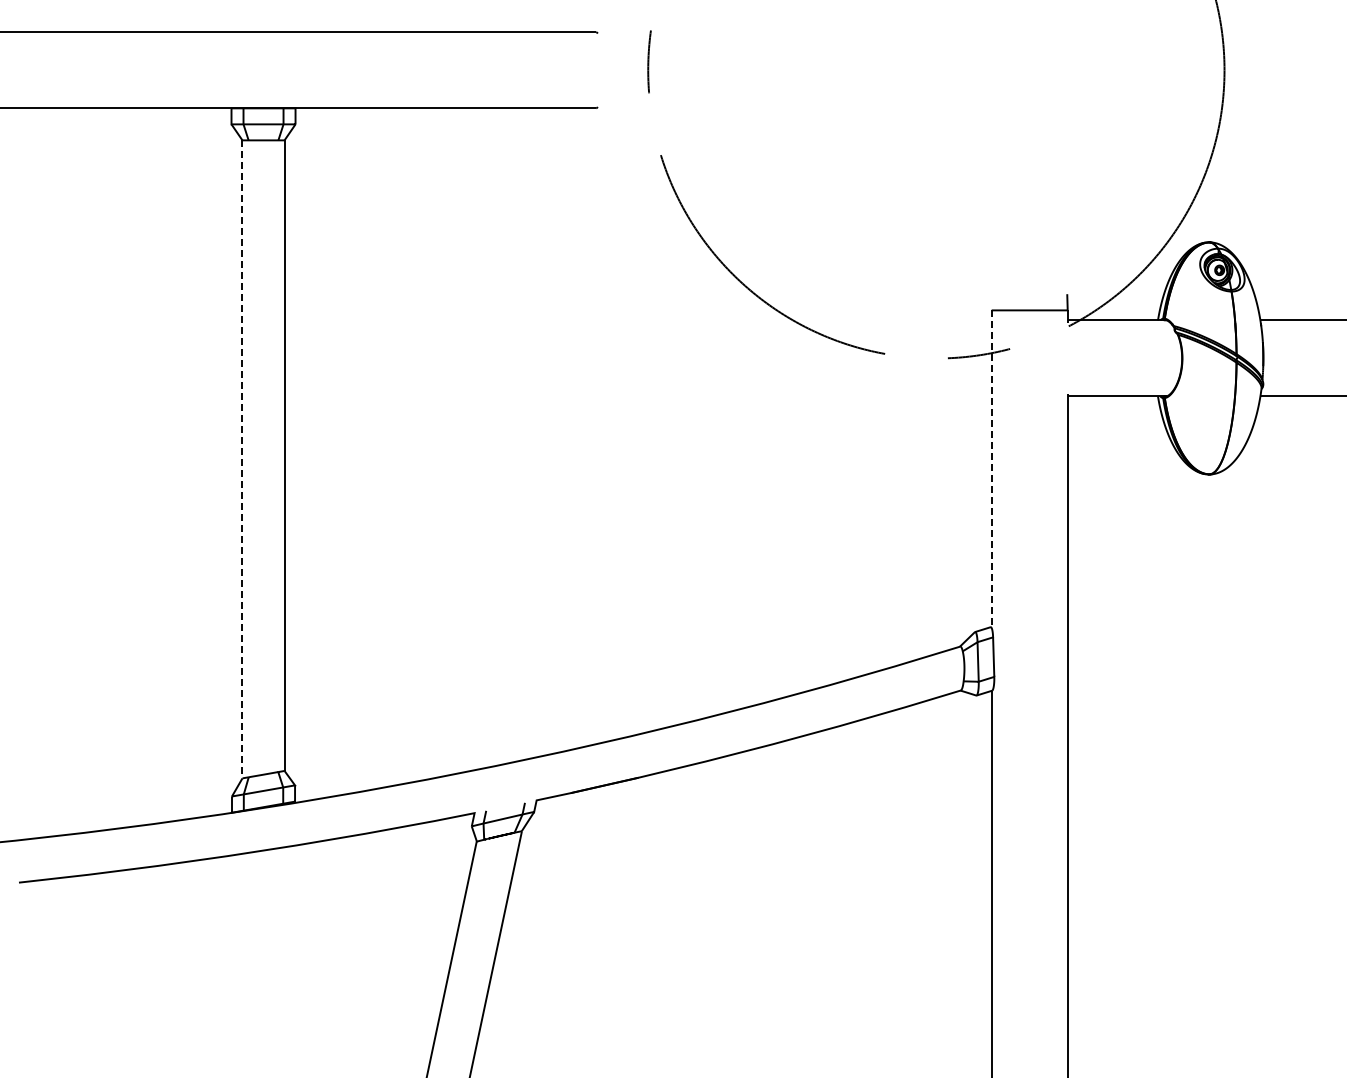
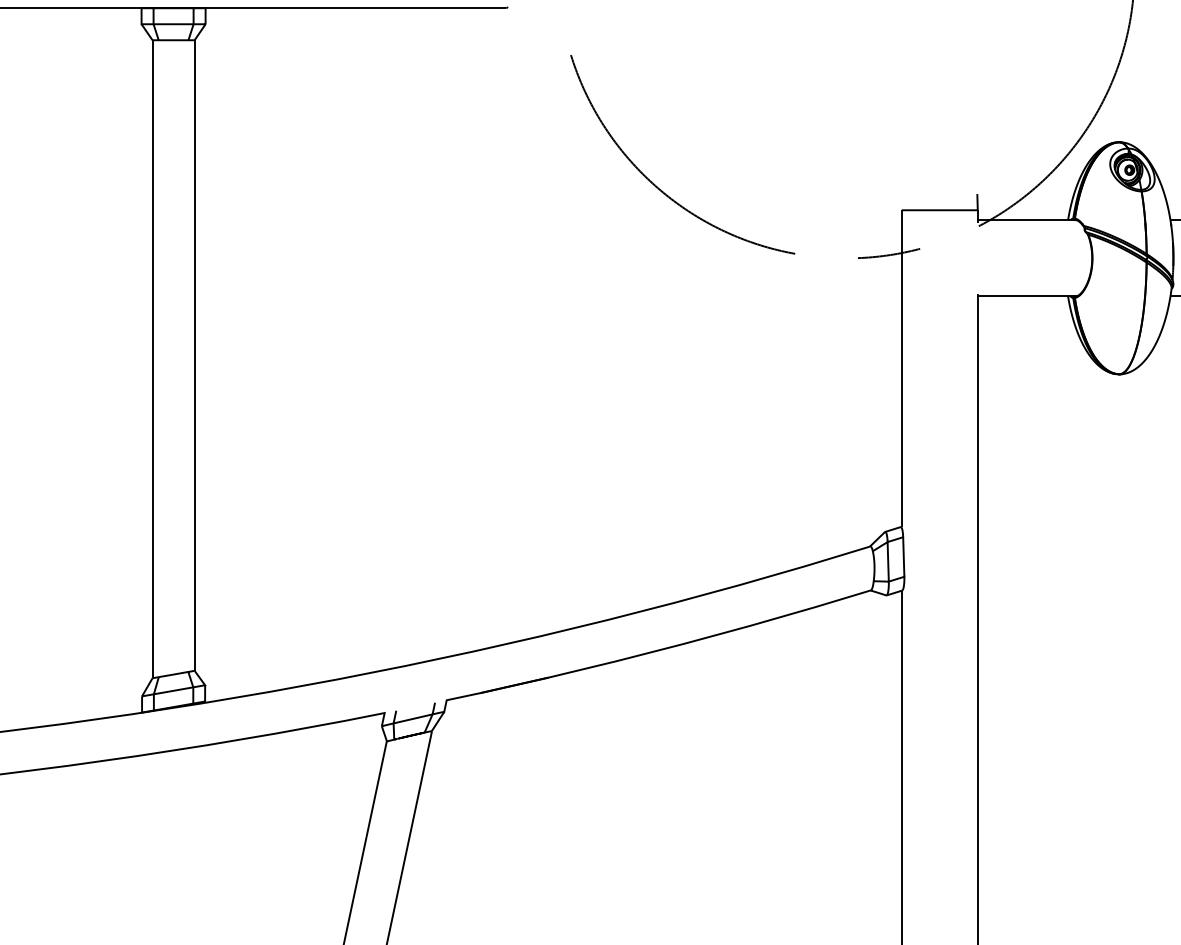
line: (242, 459) -> (152, 359), dashed -> solid
line: (991, 469) -> (901, 369), dashed -> solid

